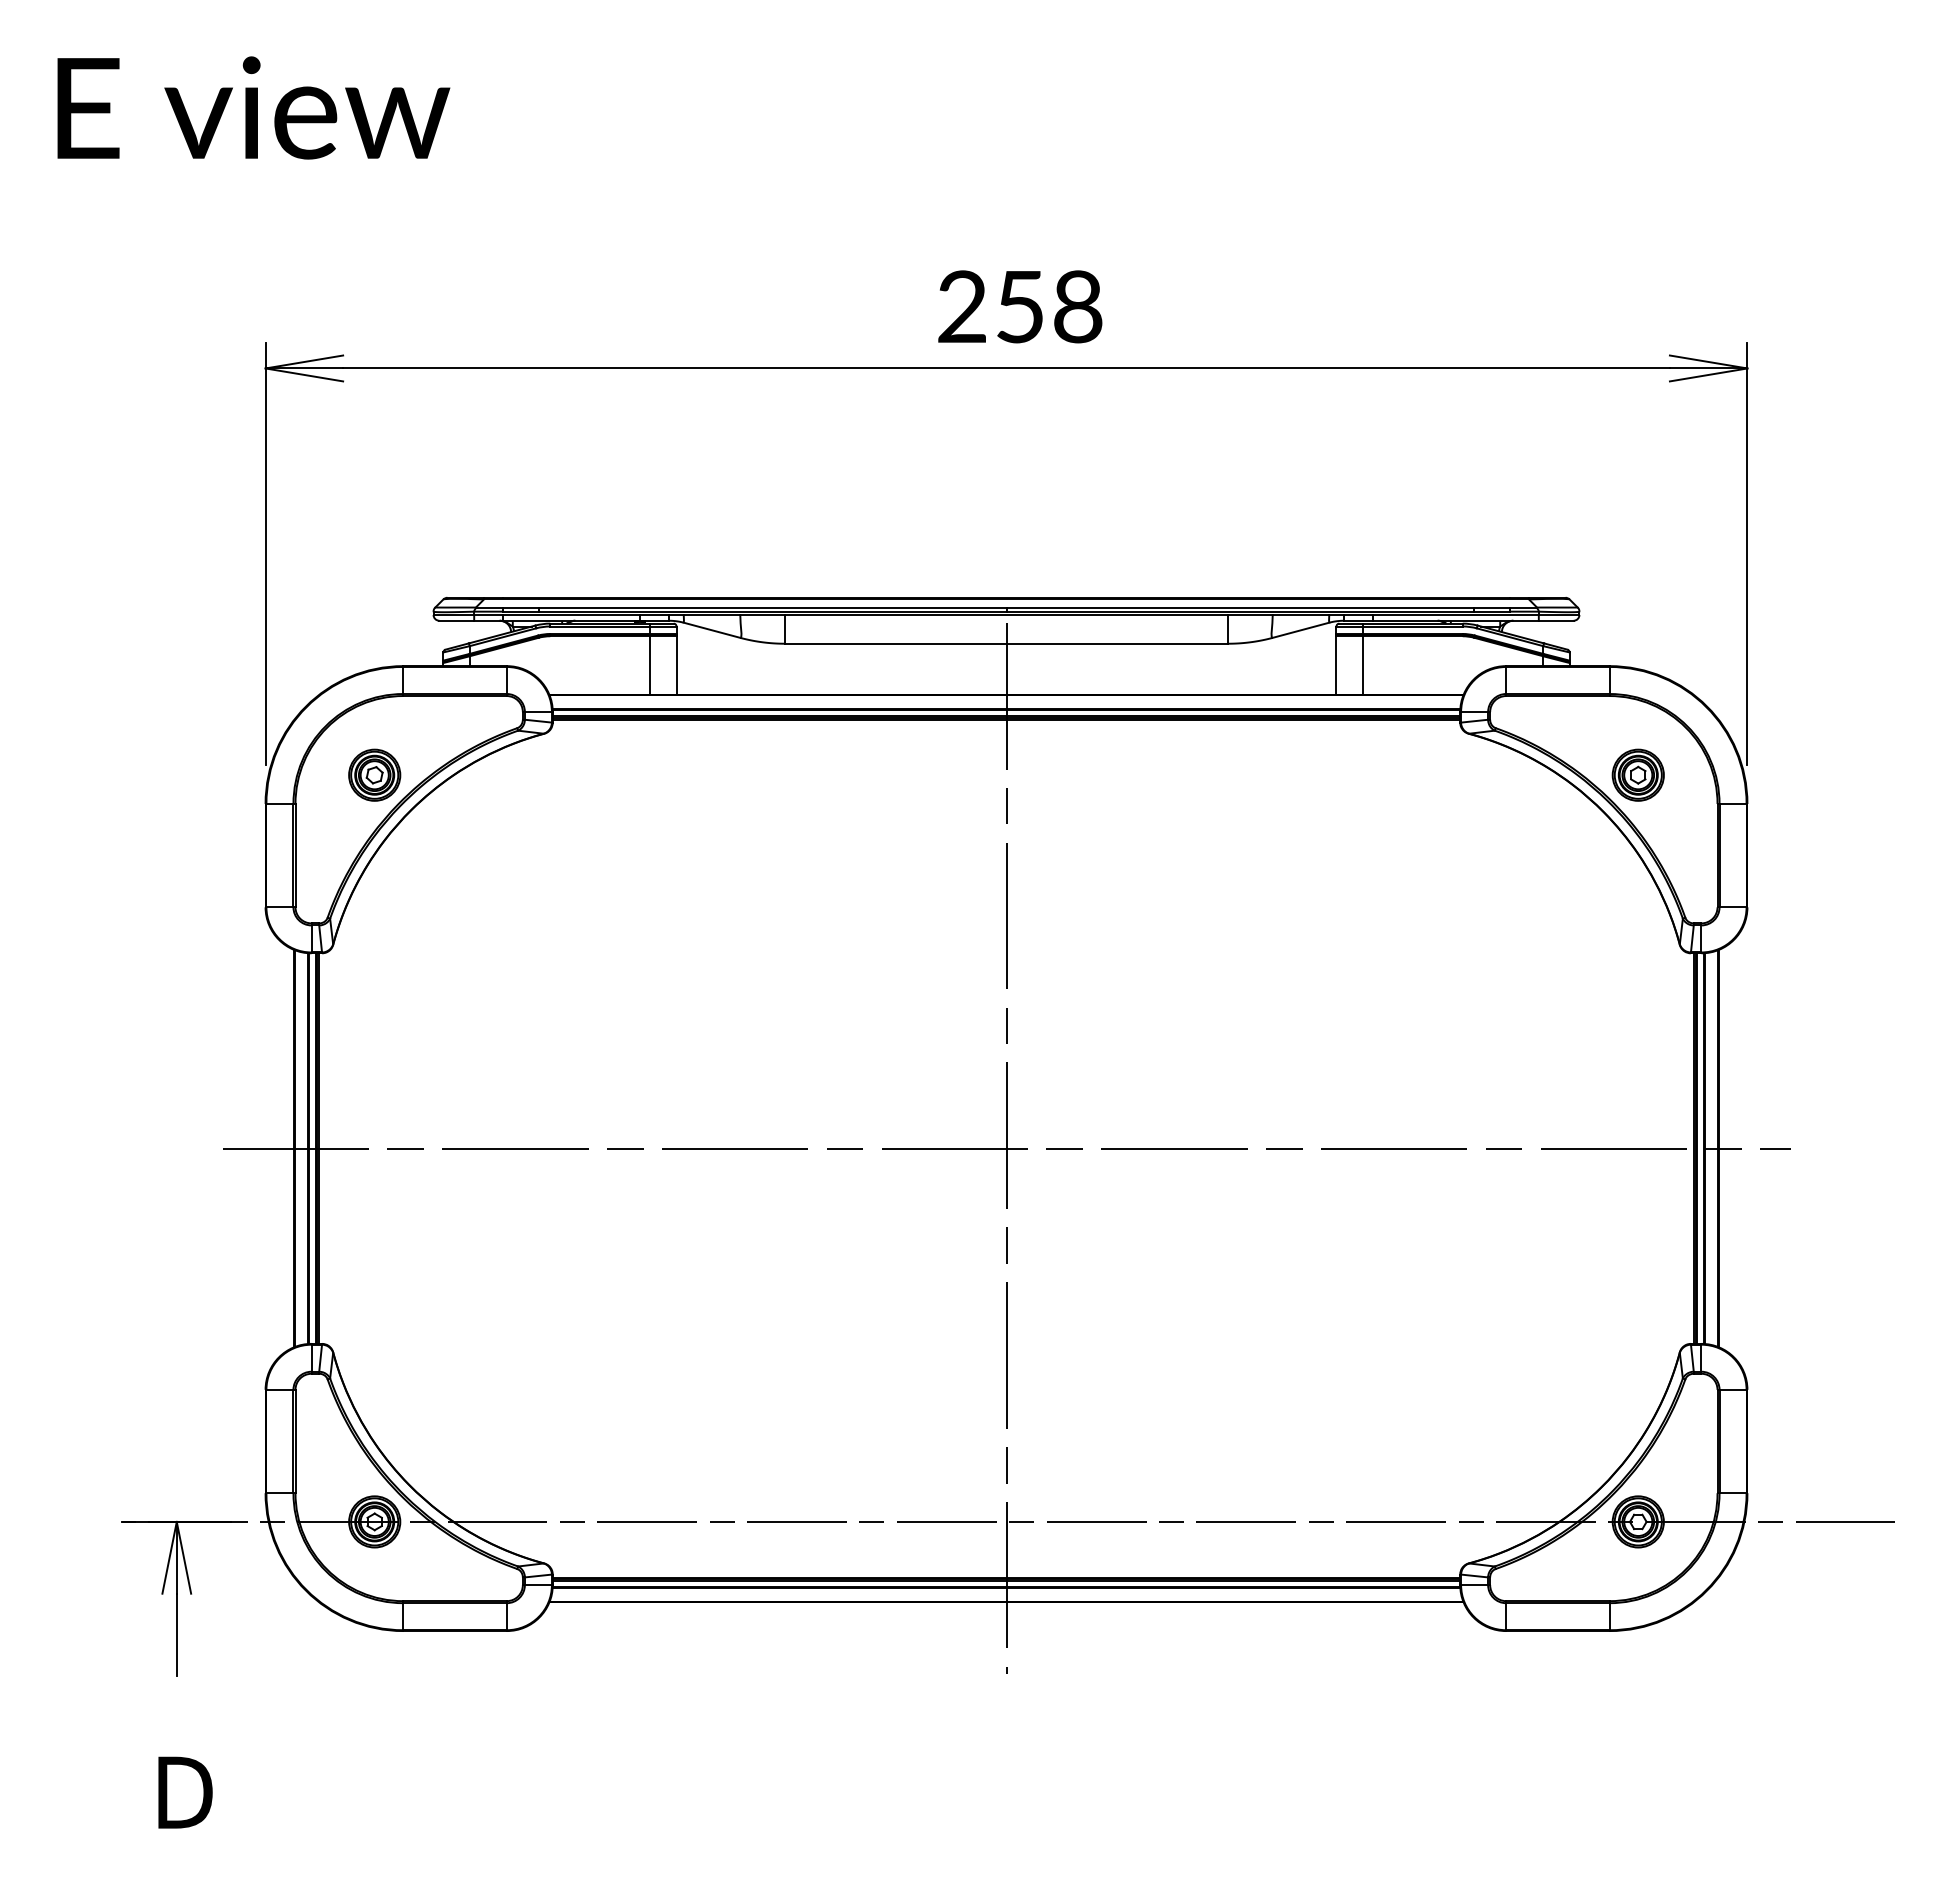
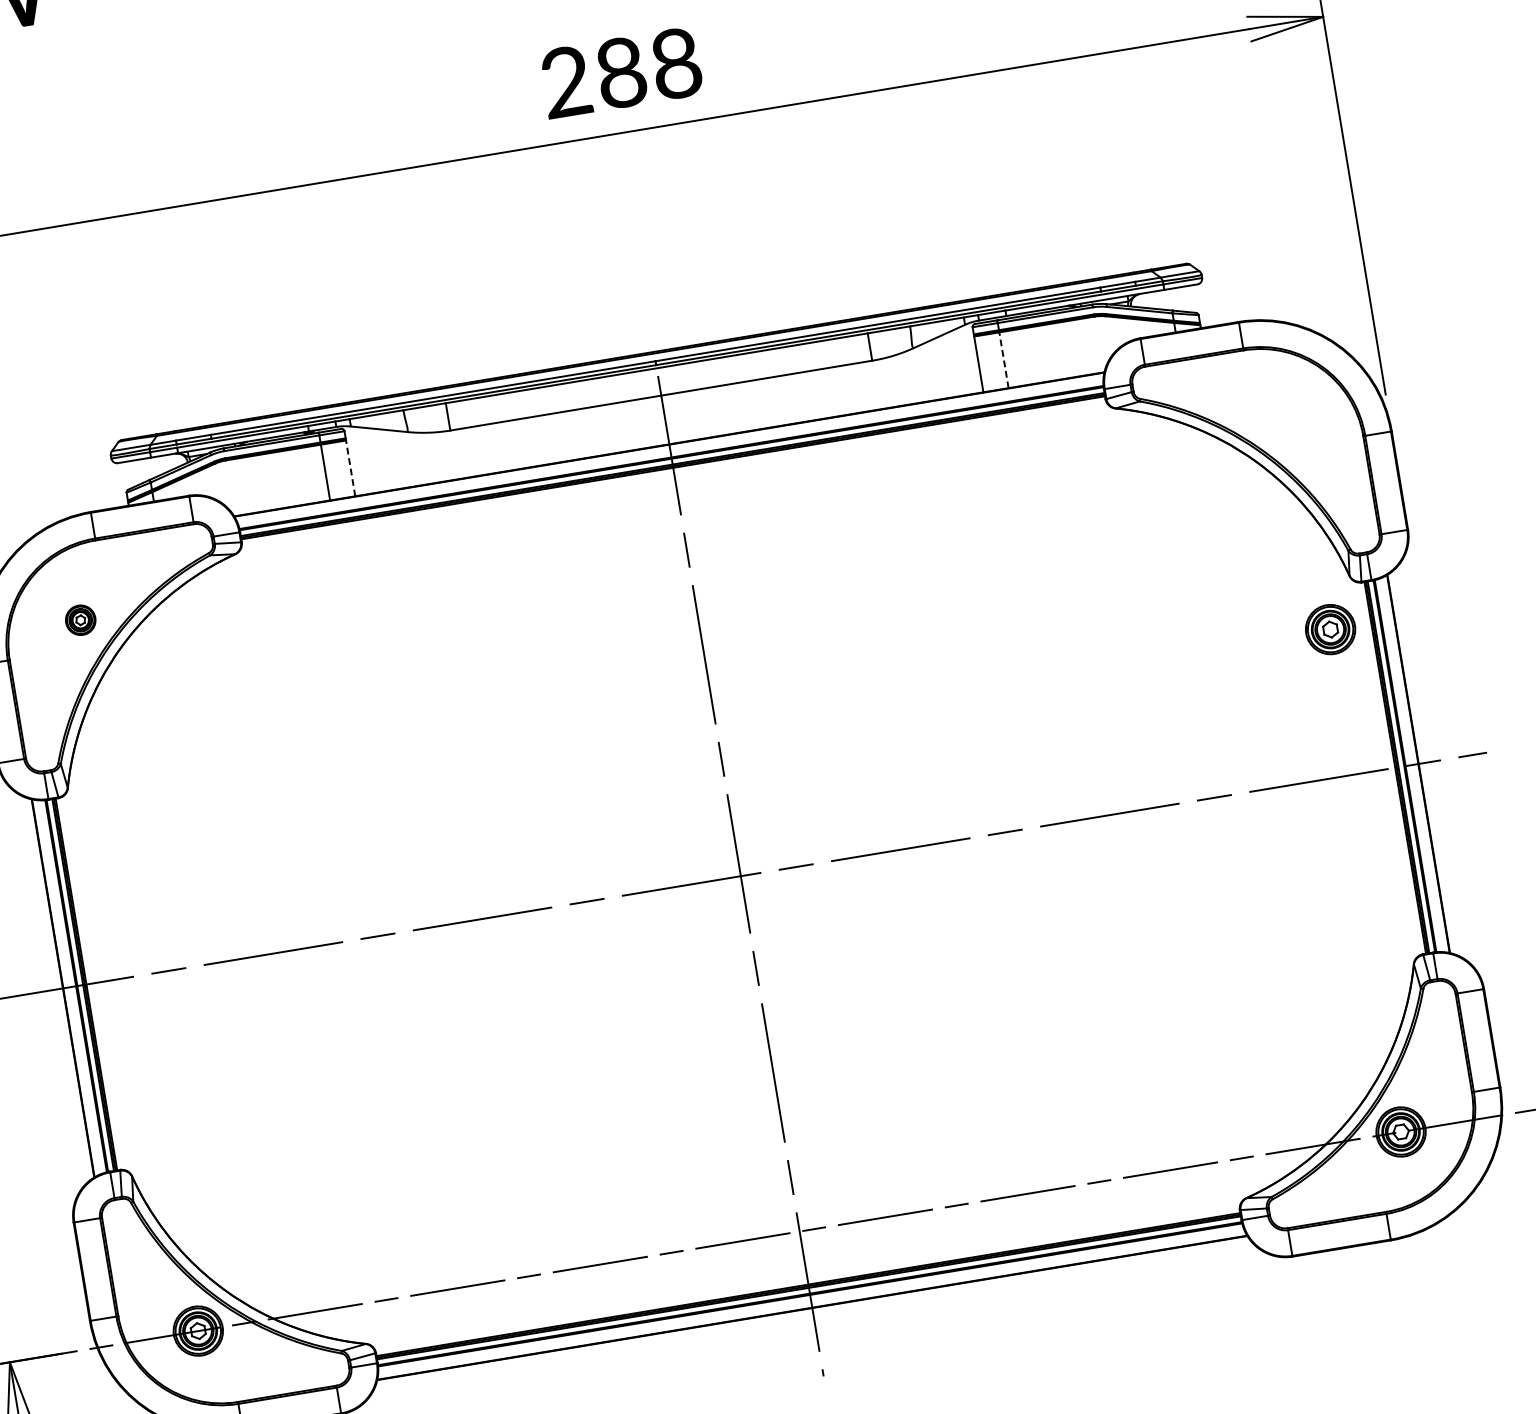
text: (1020, 306) -> (621, 72), 258 -> 288
line: (676, 665) -> (350, 468), solid -> dashed
line: (1362, 665) -> (1003, 360), solid -> dashed
part: (374, 774) -> (80, 619), size x0.6
part: (1637, 774) -> (1329, 629), moved

